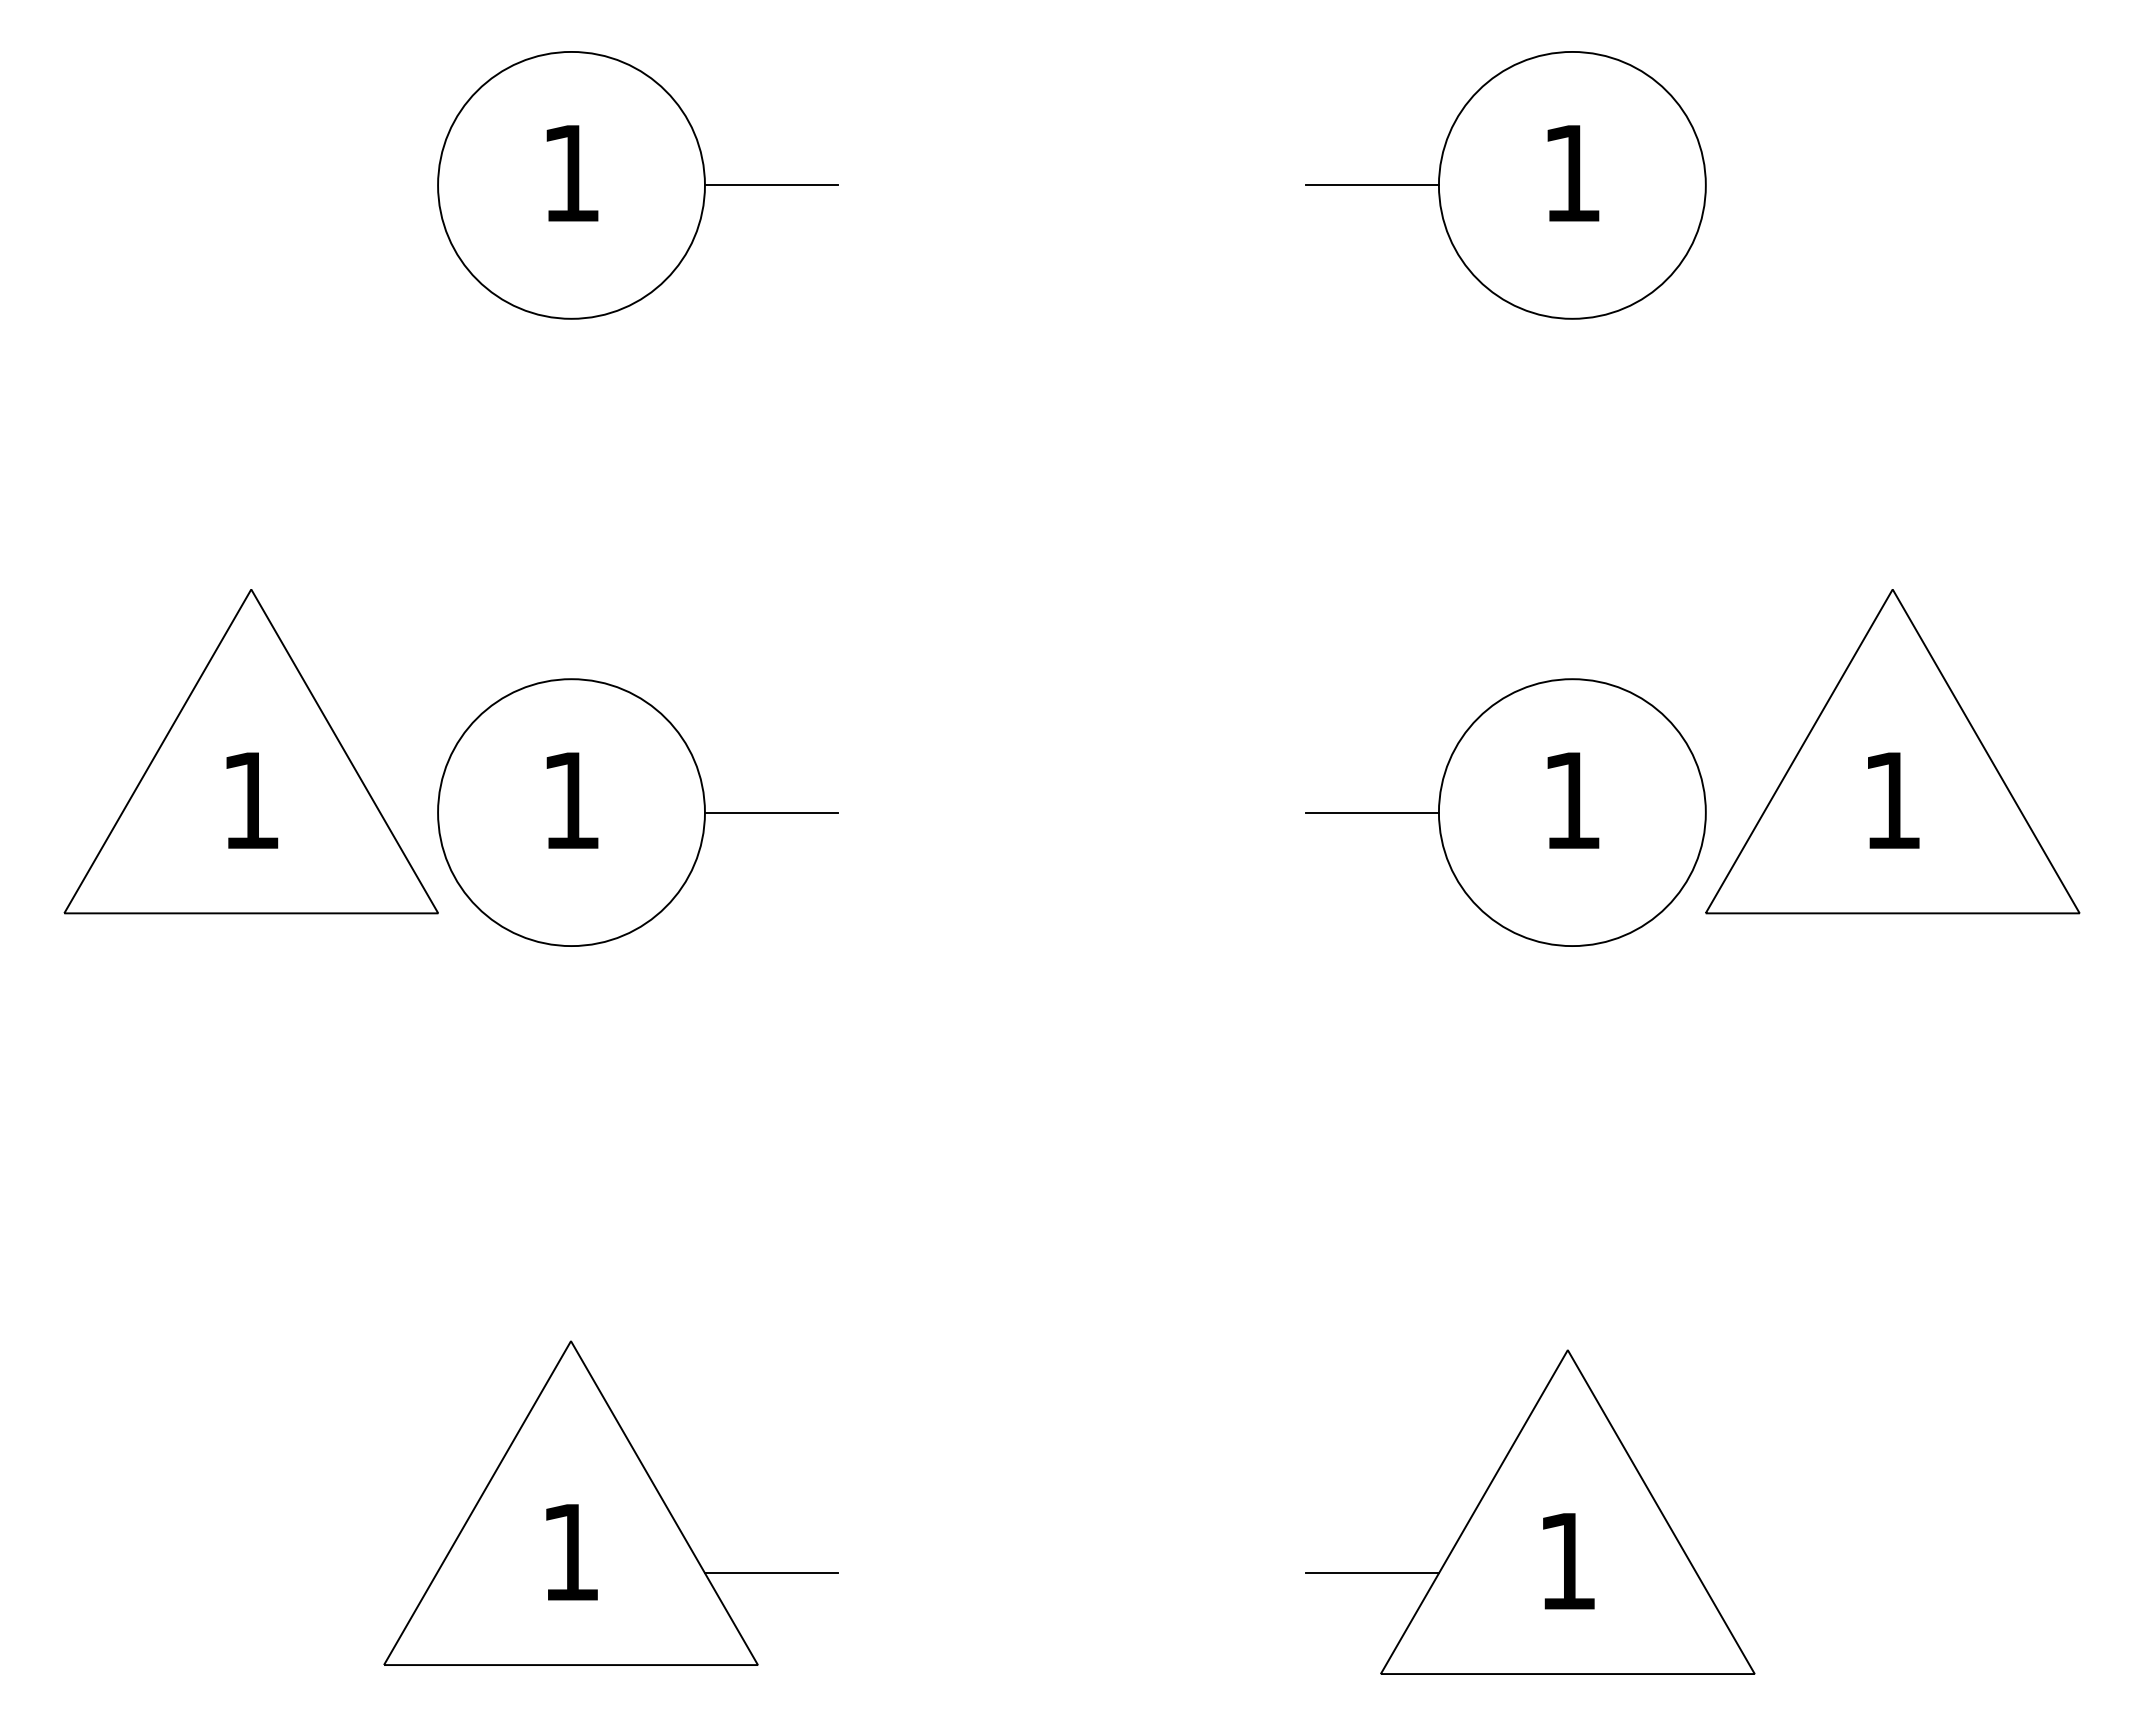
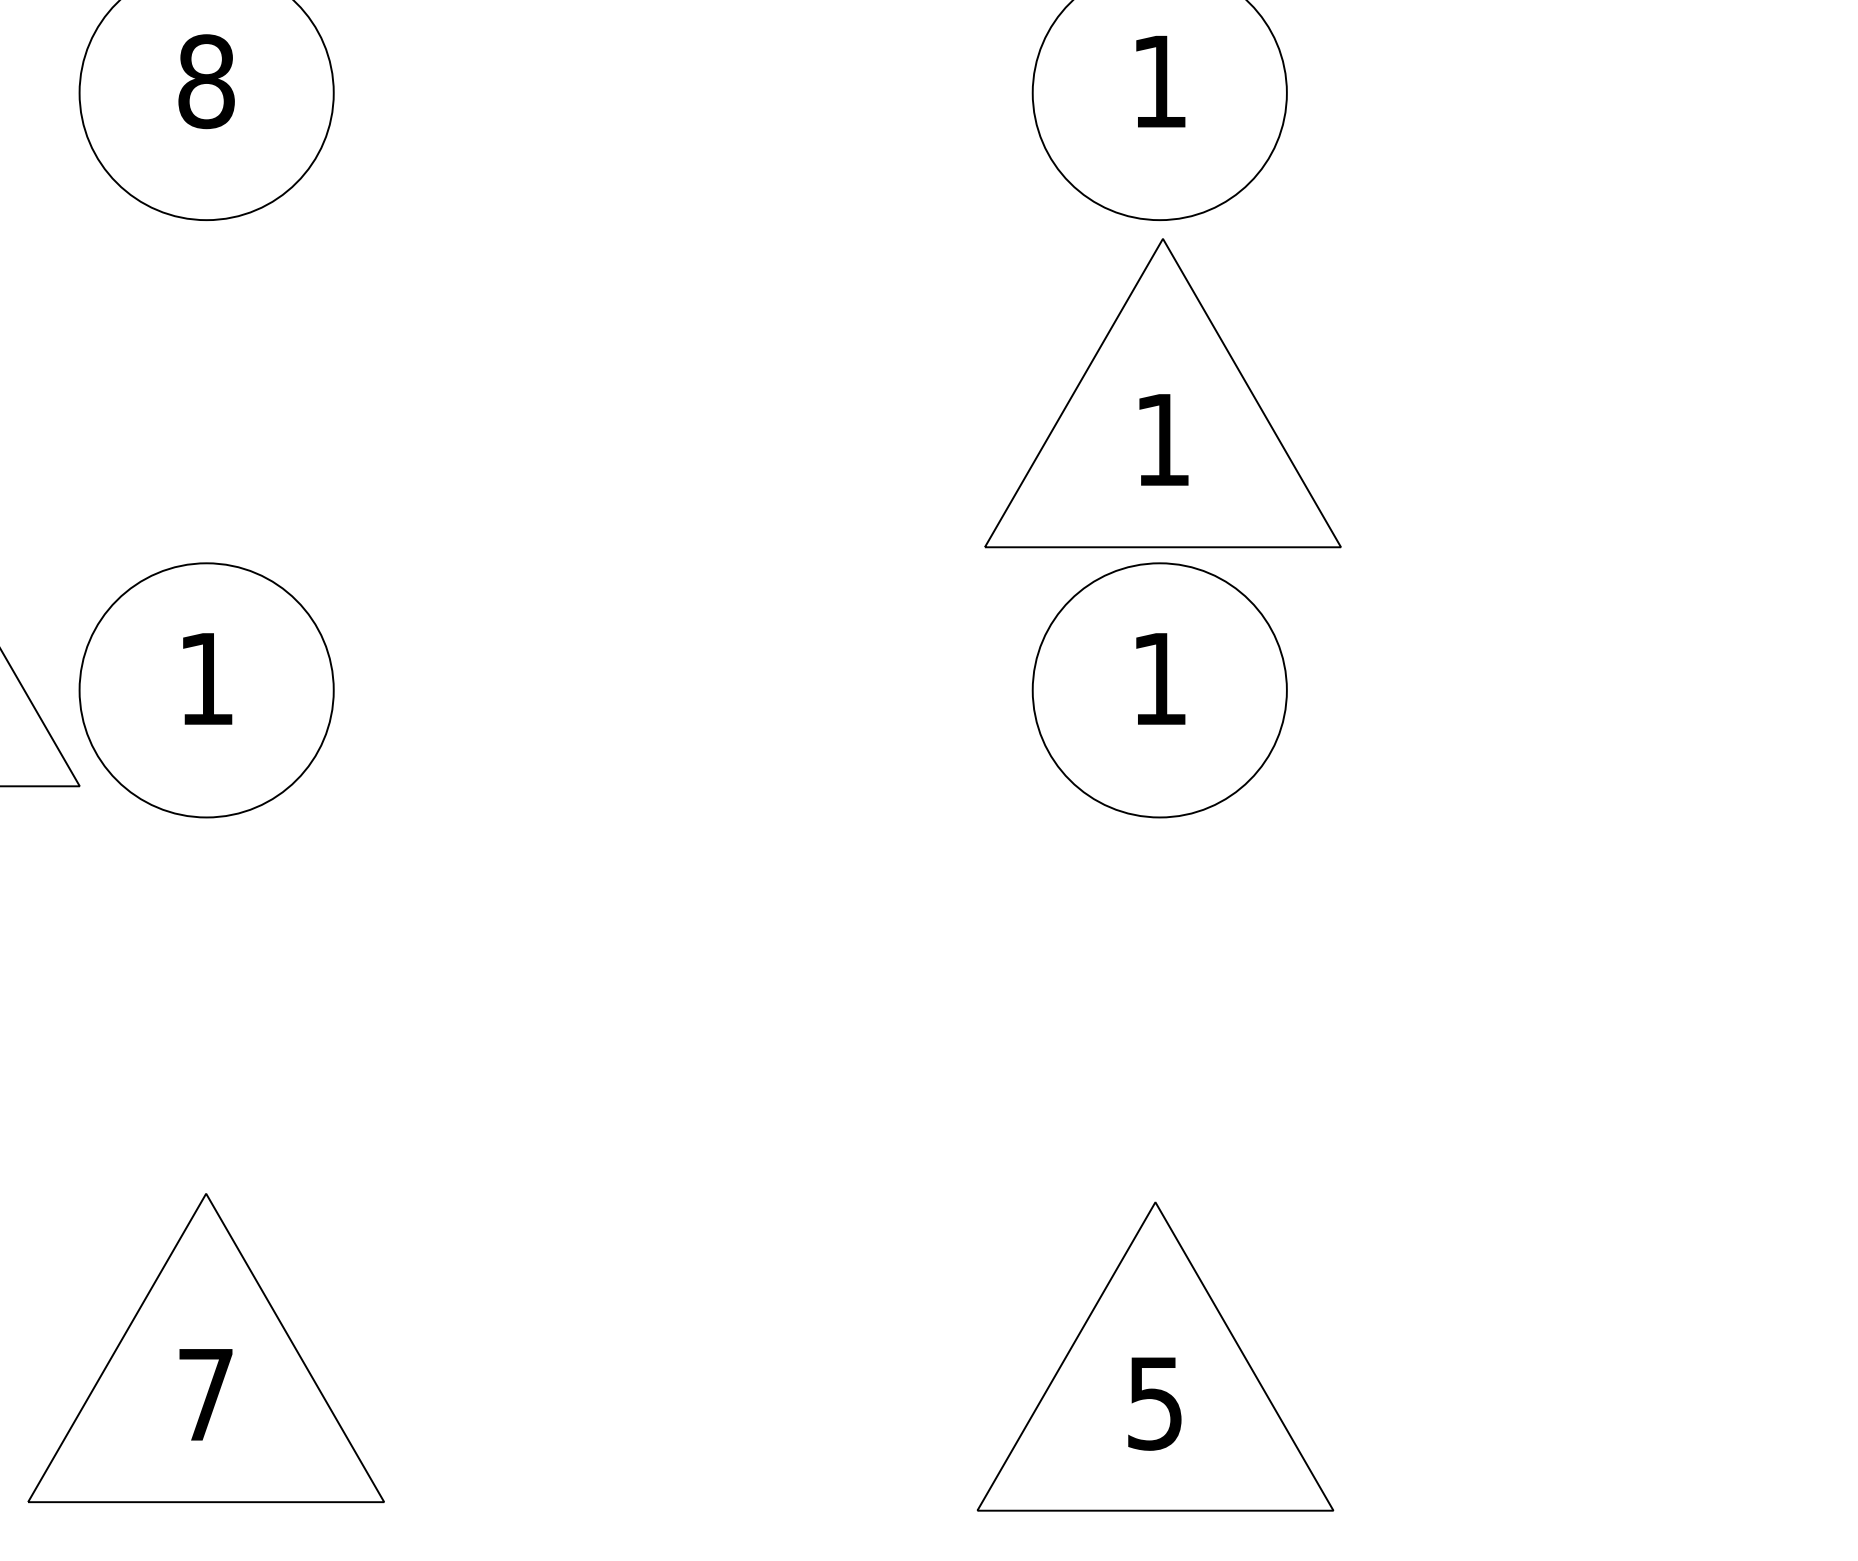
text: (571, 173) -> (206, 81), 1 -> 8
line: (771, 185) -> (397, 93), removed
line: (1371, 185) -> (968, 93), removed
part: (1892, 751) -> (1162, 393), moved
line: (771, 812) -> (397, 690), removed
line: (1371, 812) -> (968, 690), removed
text: (570, 1552) -> (205, 1394), 1 -> 7
text: (1567, 1562) -> (1155, 1404), 1 -> 5
line: (771, 1573) -> (397, 1414), removed
line: (1371, 1573) -> (968, 1414), removed

